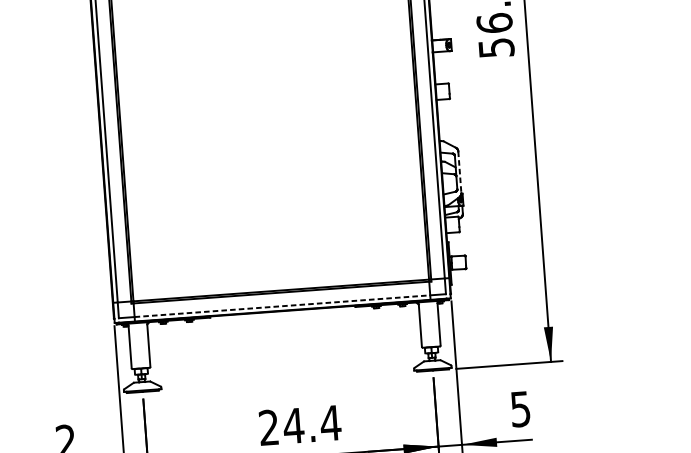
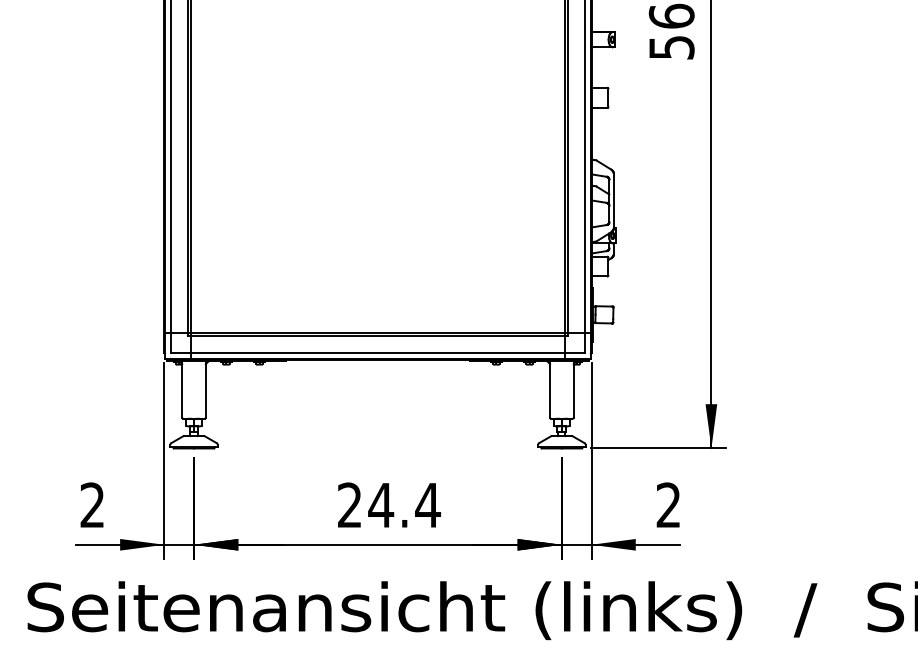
line: (460, 172) -> (614, 201), dashed -> solid
line: (282, 306) -> (378, 353), dashed -> solid
text: (520, 409) -> (668, 505), 5 -> 2

